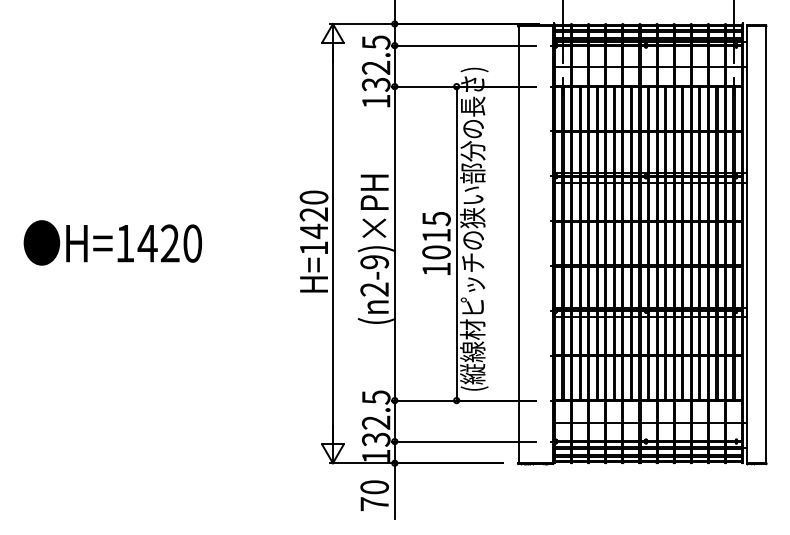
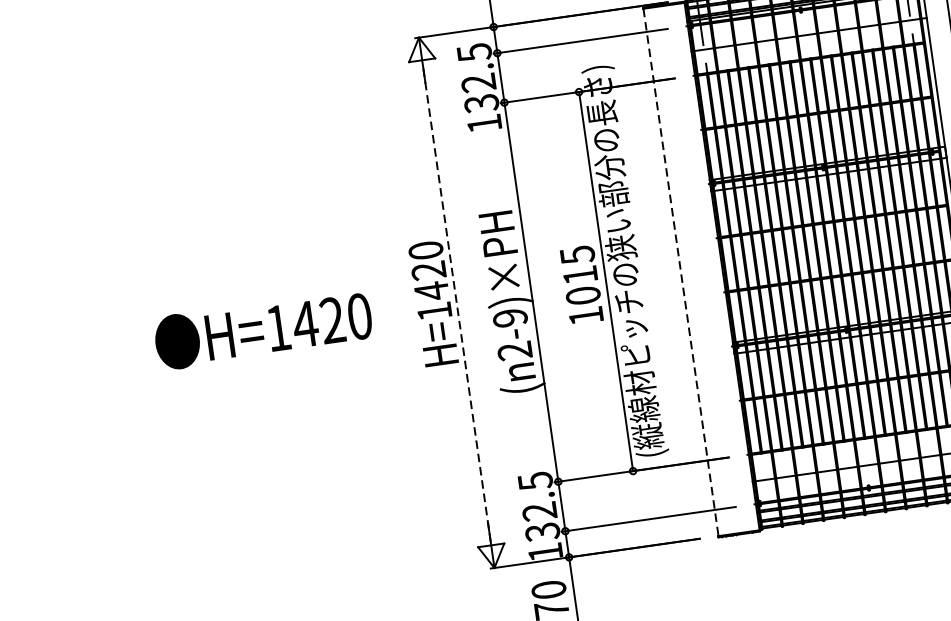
text: (112, 242) -> (262, 329), moved
line: (332, 243) -> (456, 302), solid -> dashed
line: (518, 245) -> (681, 273), solid -> dashed

